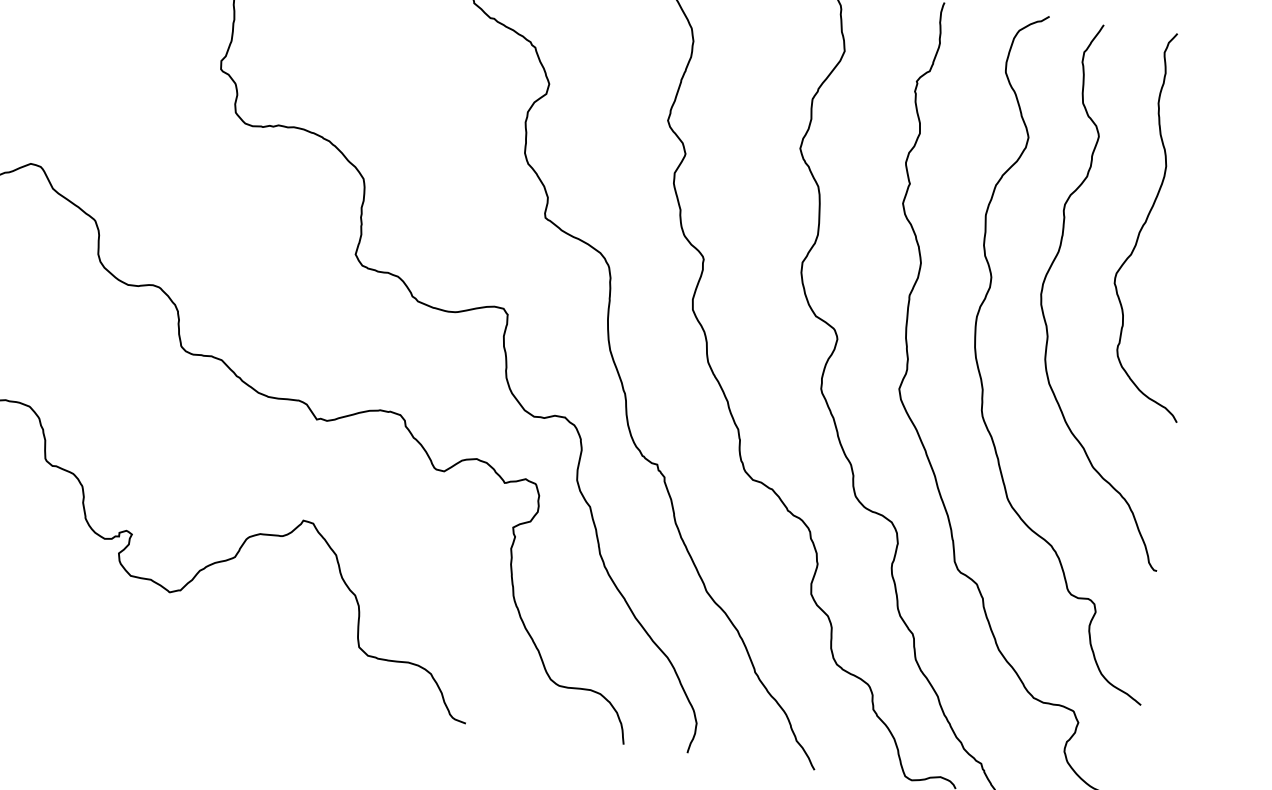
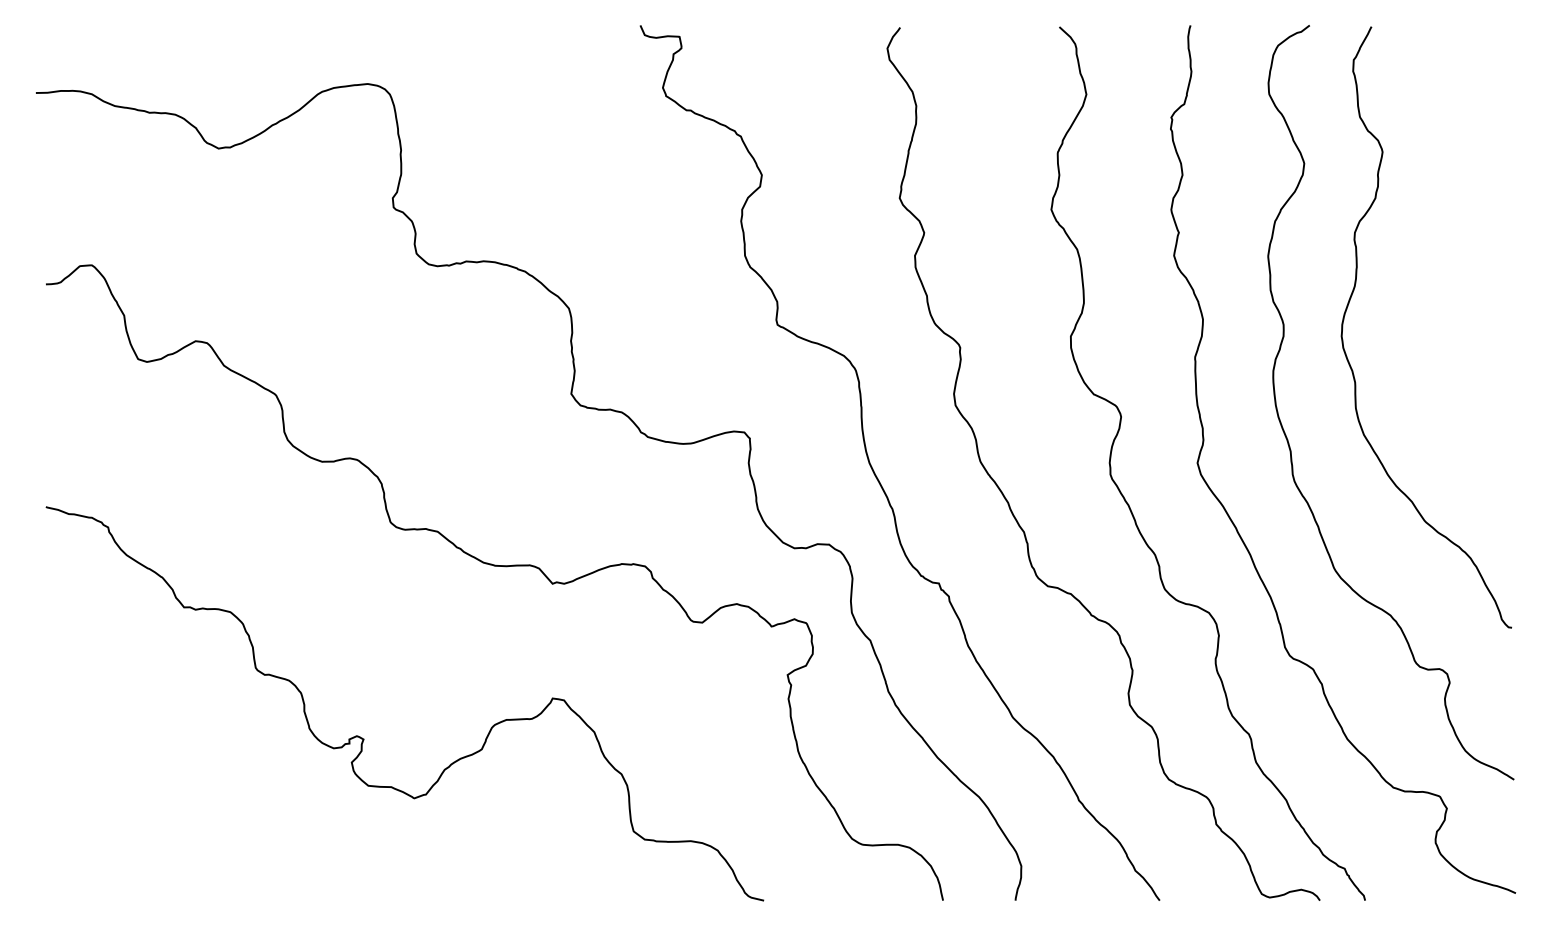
curve: (1147, 219) -> (1449, 237), removed

